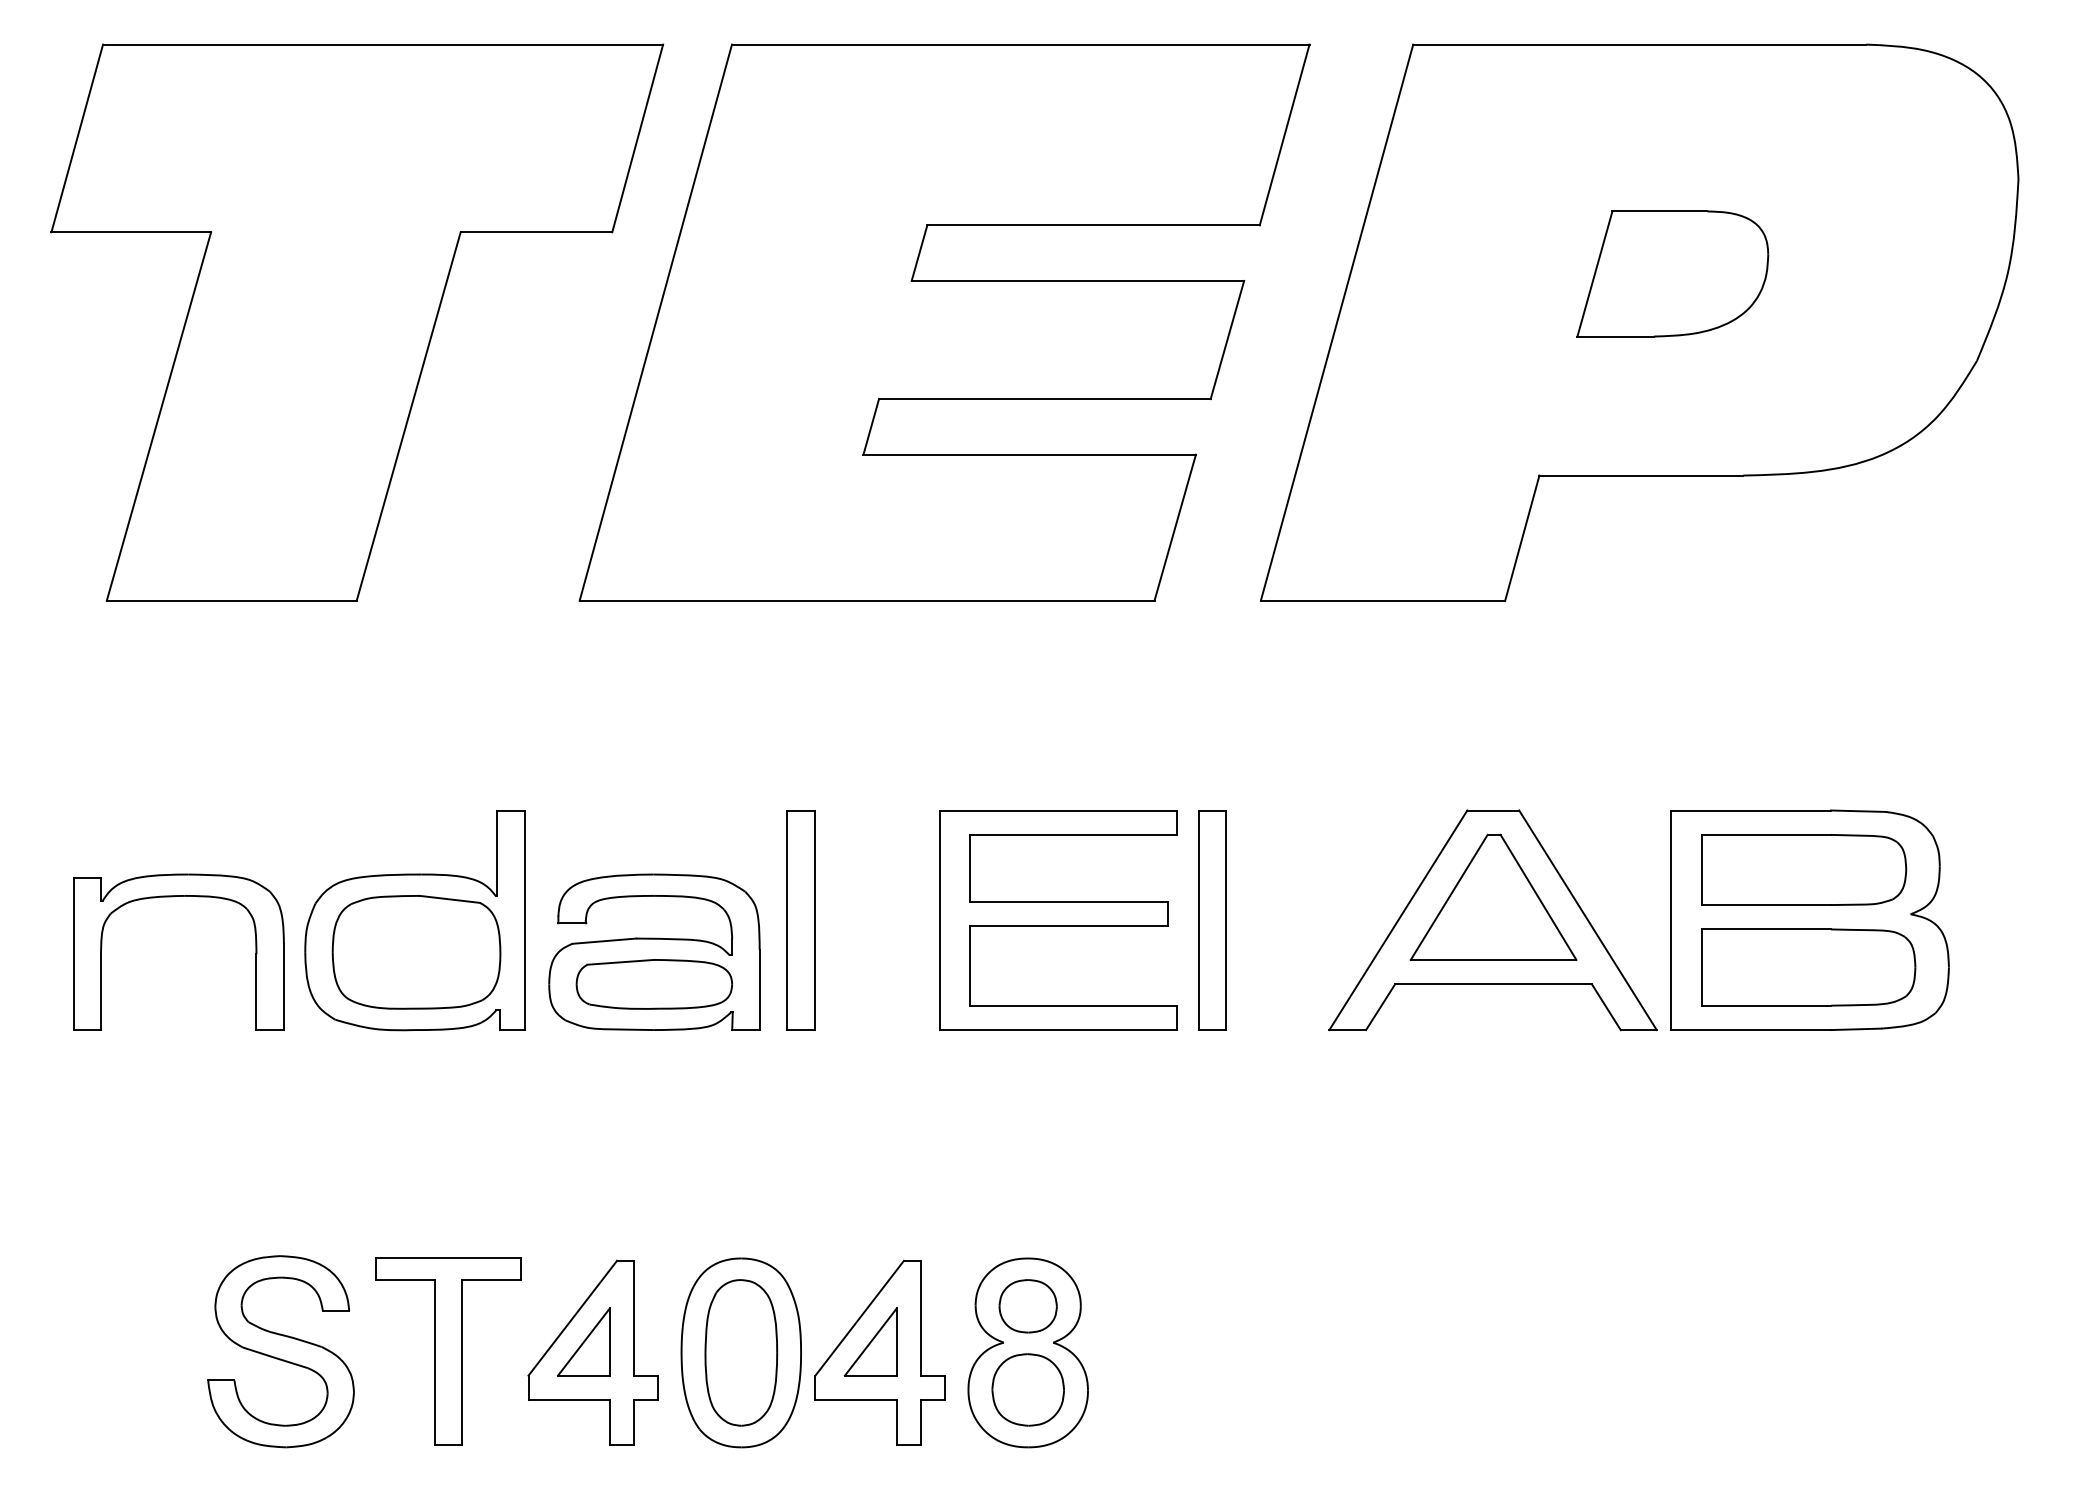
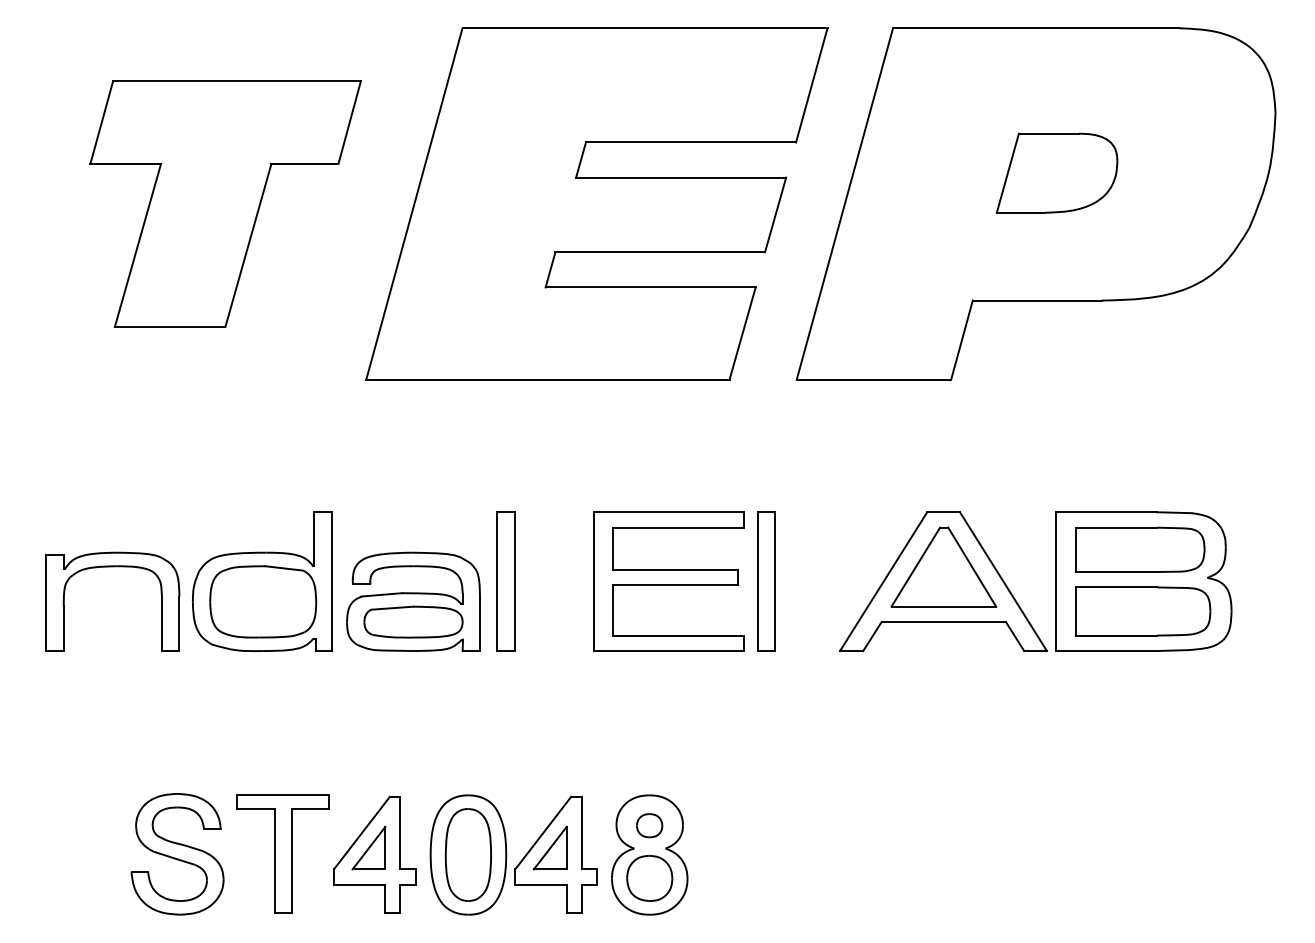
part: (356, 321) -> (225, 203), size x0.7
part: (1027, 1306) -> (649, 825), size x0.7

